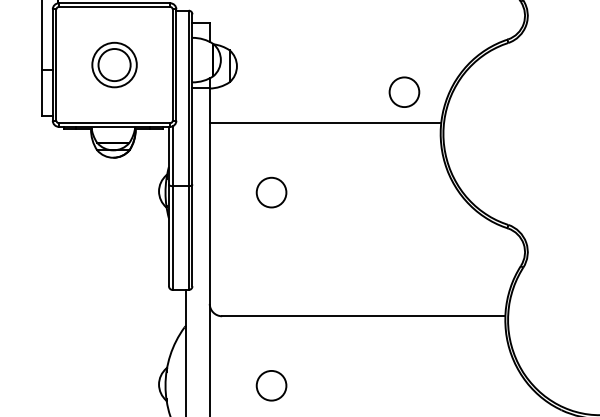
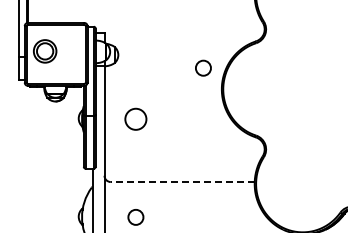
part: (115, 65) -> (45, 51), moved
line: (325, 122) -> (163, 83), removed
circle: (270, 191) -> (135, 118), size x1.4
line: (363, 317) -> (182, 182), solid -> dashed

